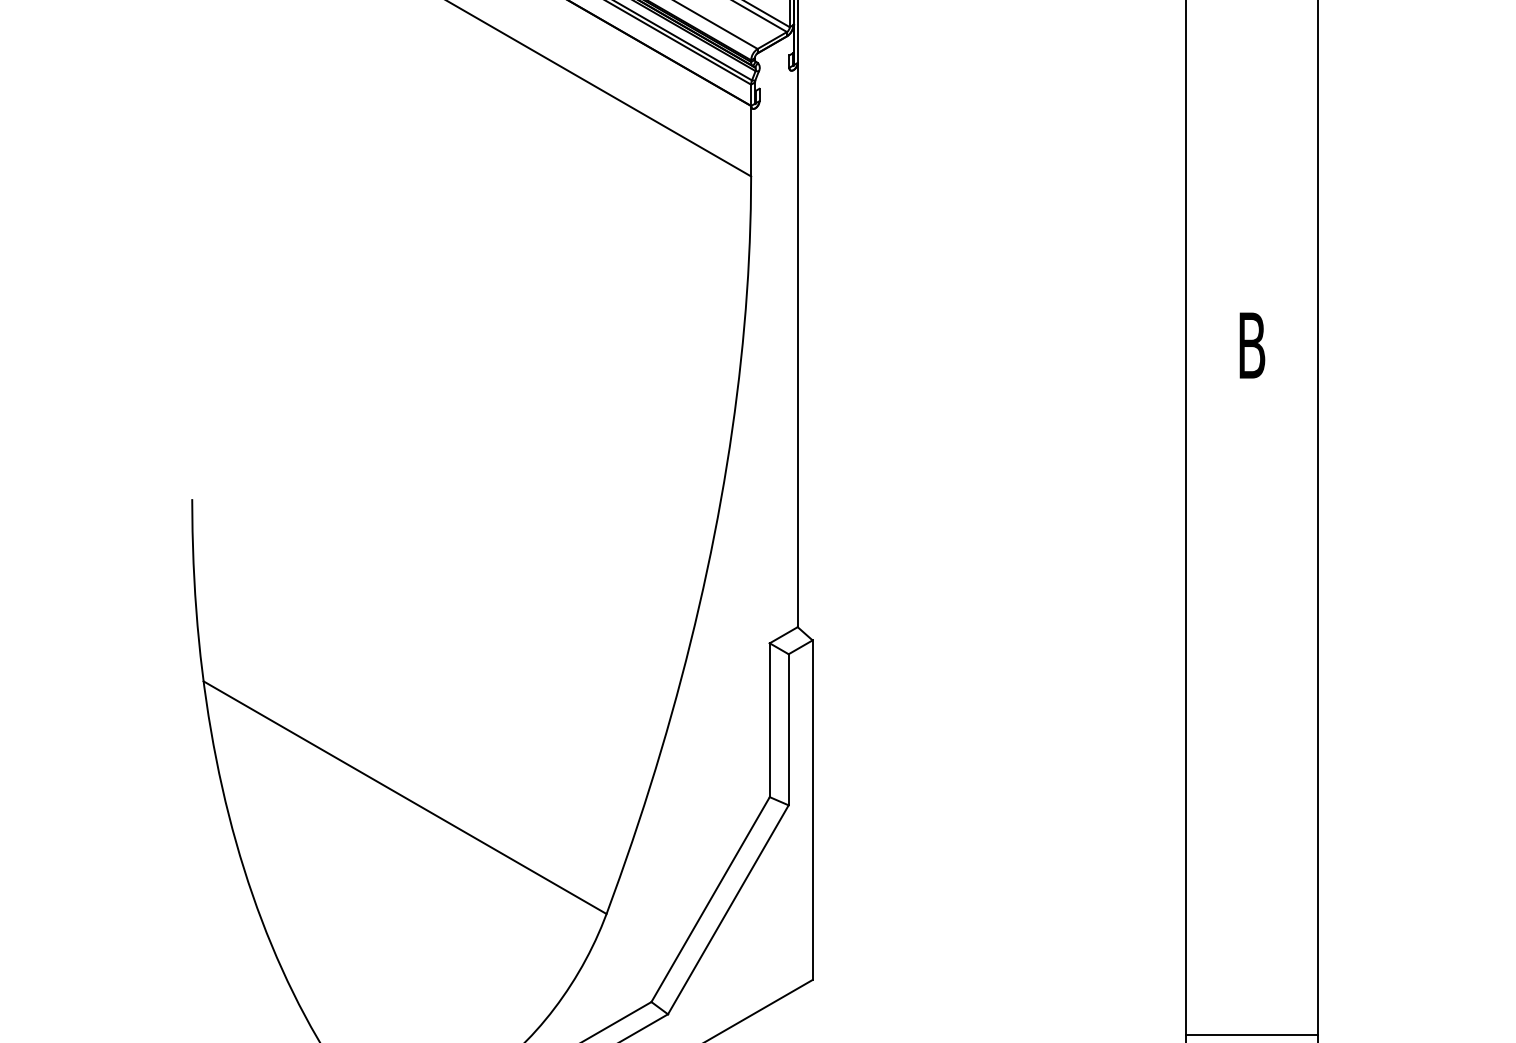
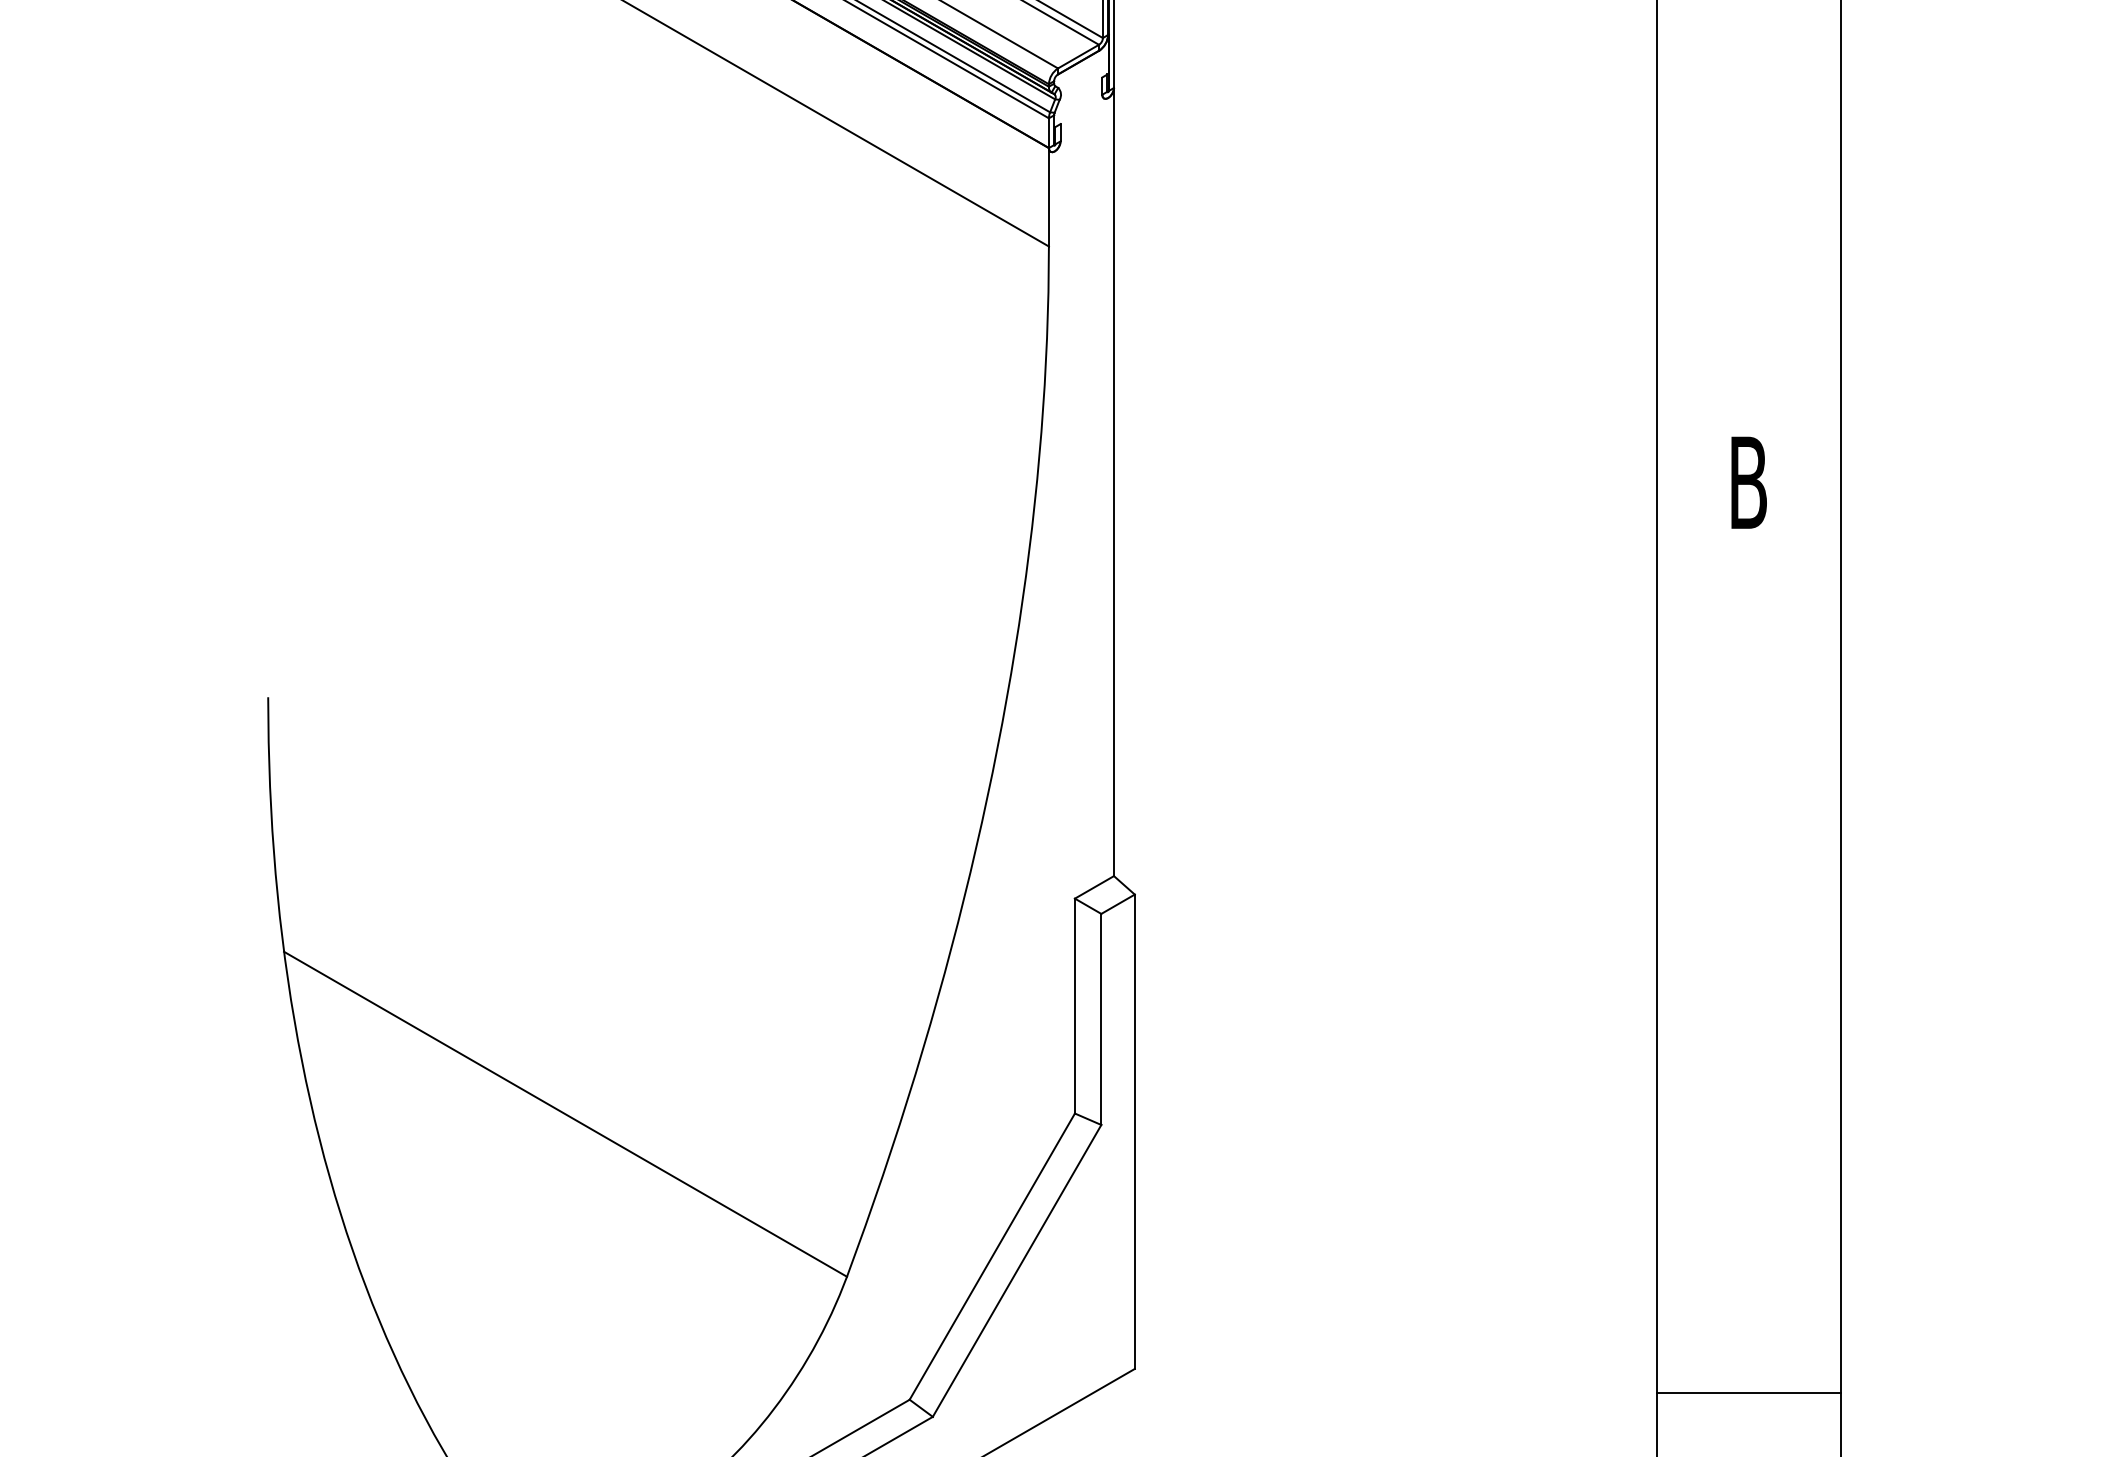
line: (1251, 1034) -> (1748, 1392), moved

